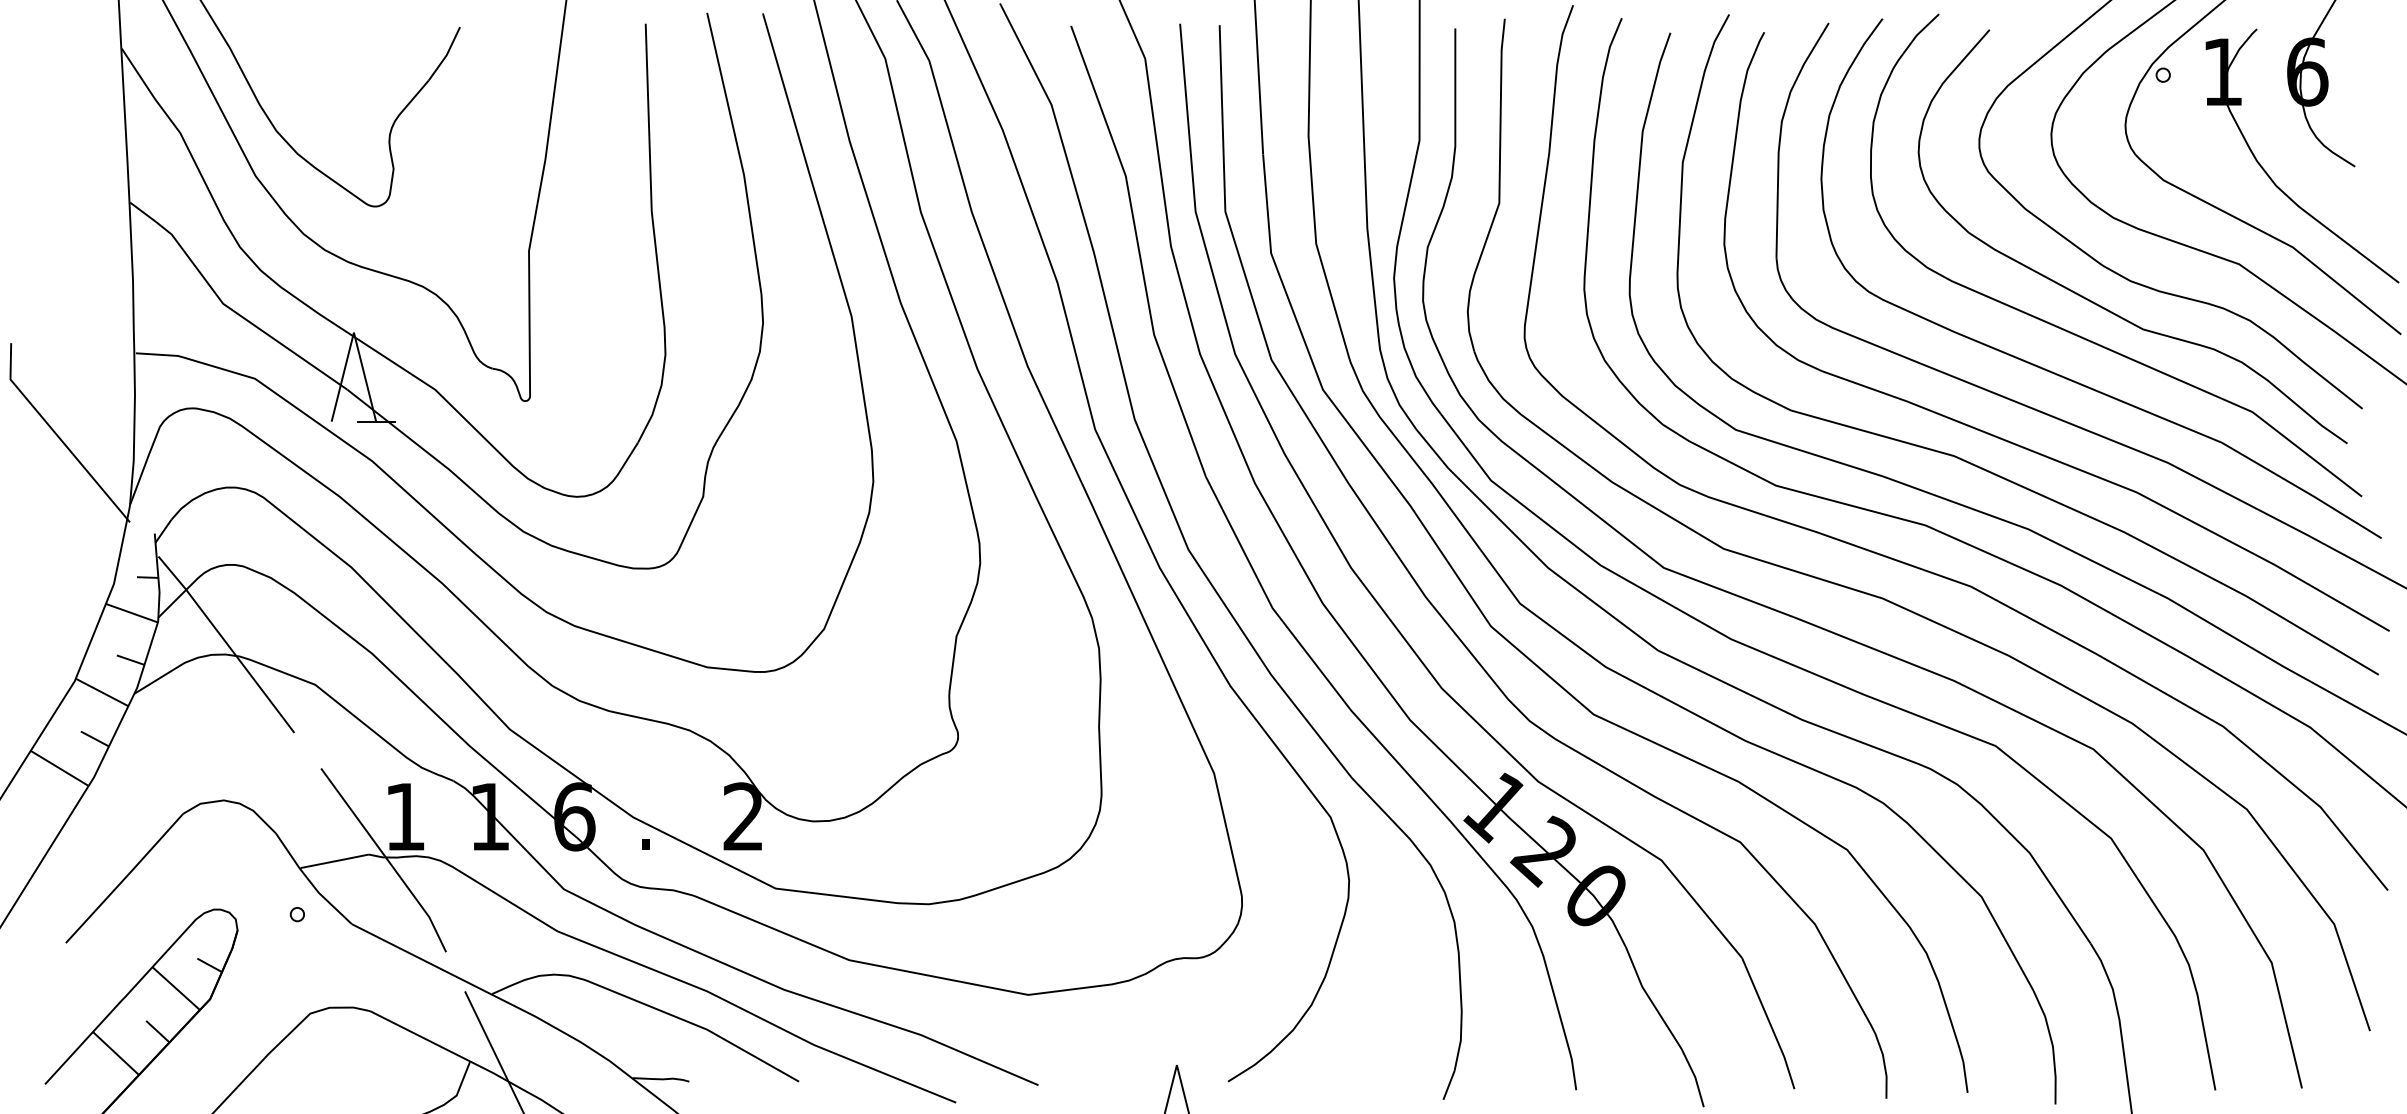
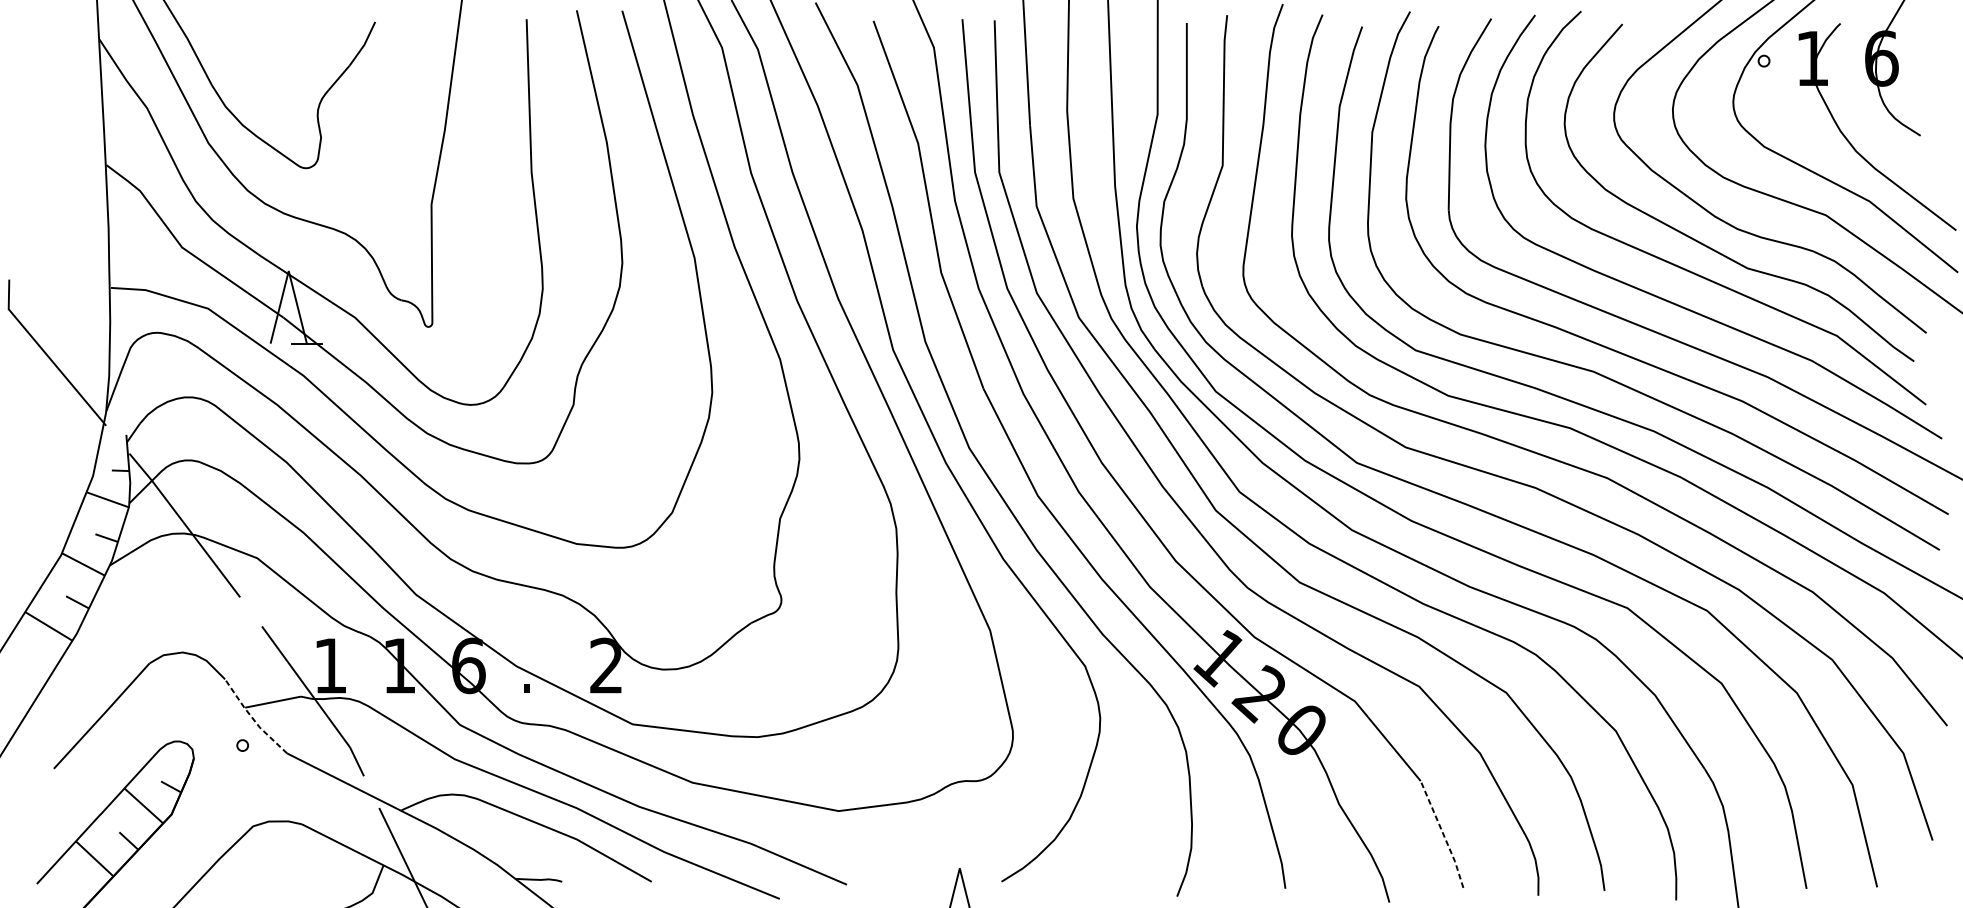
line: (310, 881) -> (253, 718), solid -> dashed
line: (1769, 1023) -> (1443, 834), solid -> dashed

